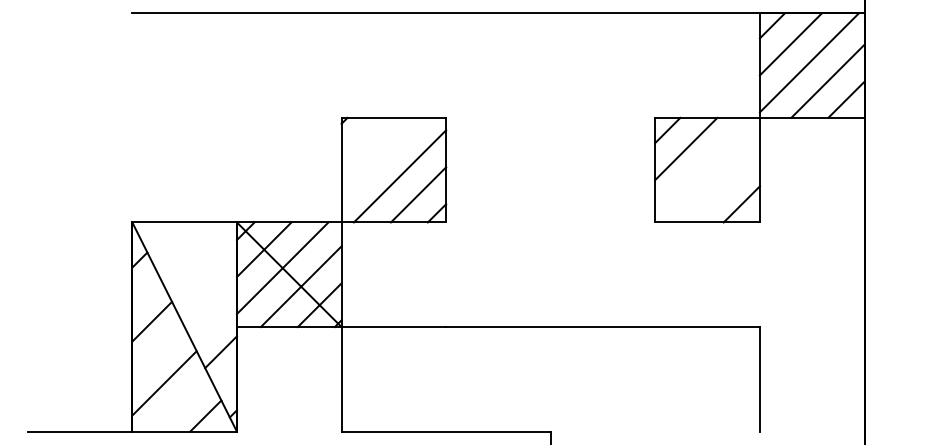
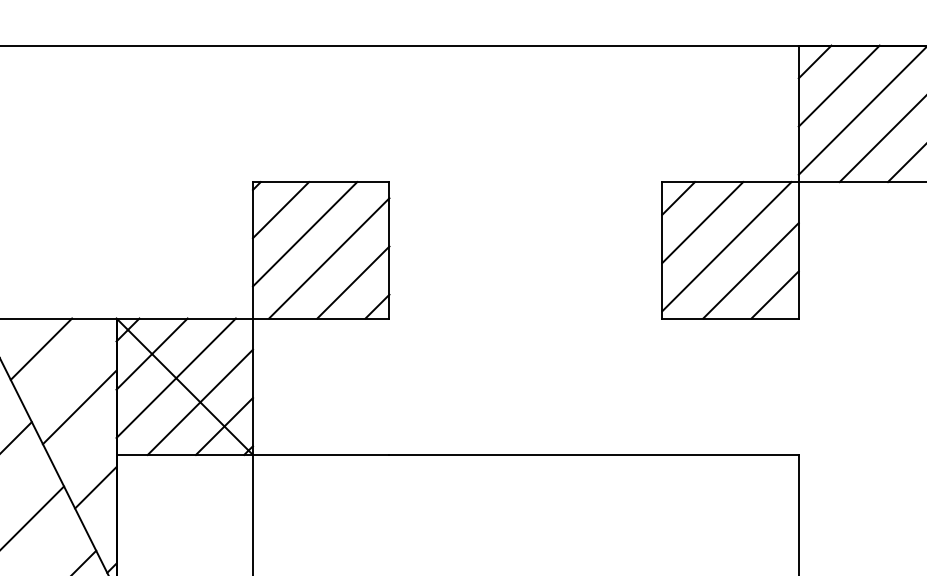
line: (362, 138) -> (280, 208), added
line: (381, 157) -> (305, 233), added
line: (704, 166) -> (726, 245), added
line: (722, 185) -> (749, 270), added
line: (178, 245) -> (40, 348), added
line: (208, 290) -> (79, 407), added

